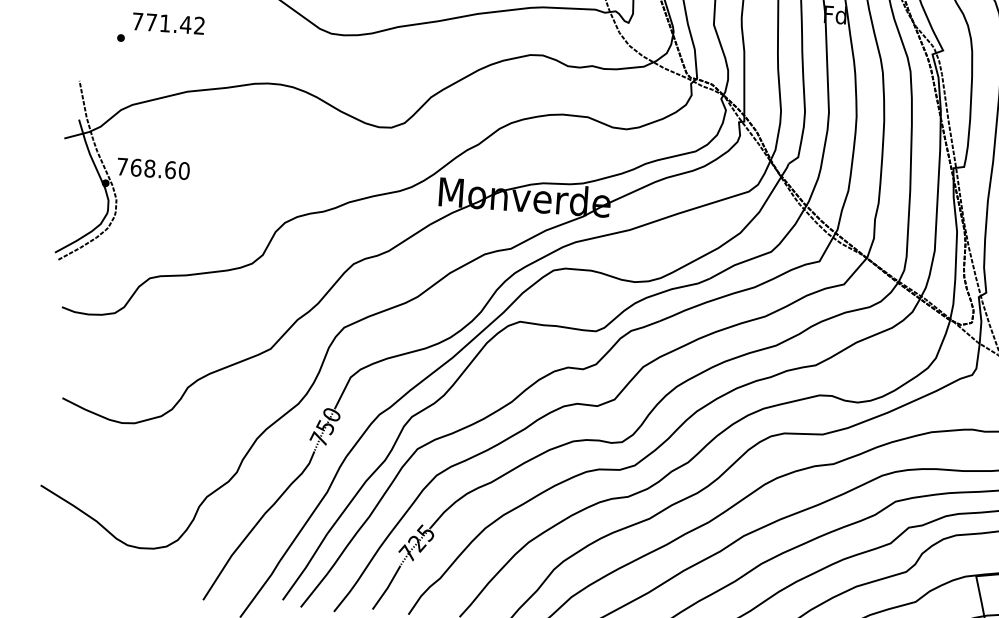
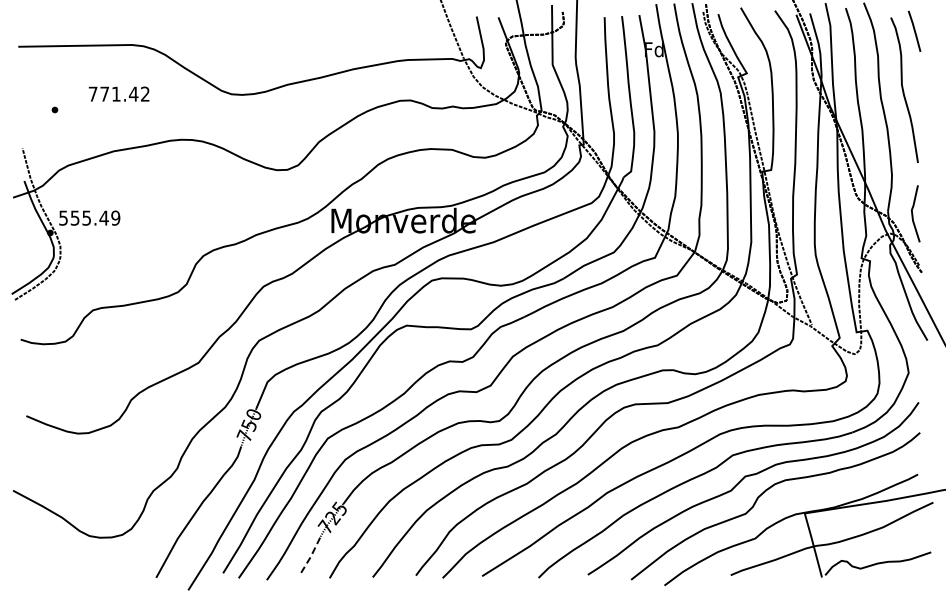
text: (167, 22) -> (118, 93), moved
text: (153, 168) -> (89, 217), 768.60 -> 555.49
line: (387, 588) -> (310, 557), solid -> dashed

